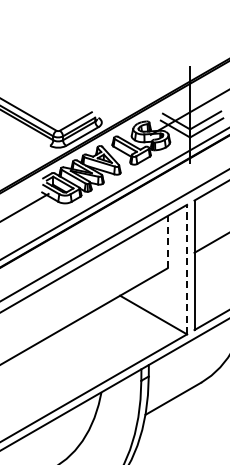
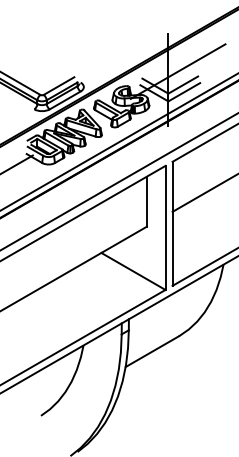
line: (167, 242) -> (146, 201), dashed -> solid
line: (187, 269) -> (165, 227), dashed -> solid

